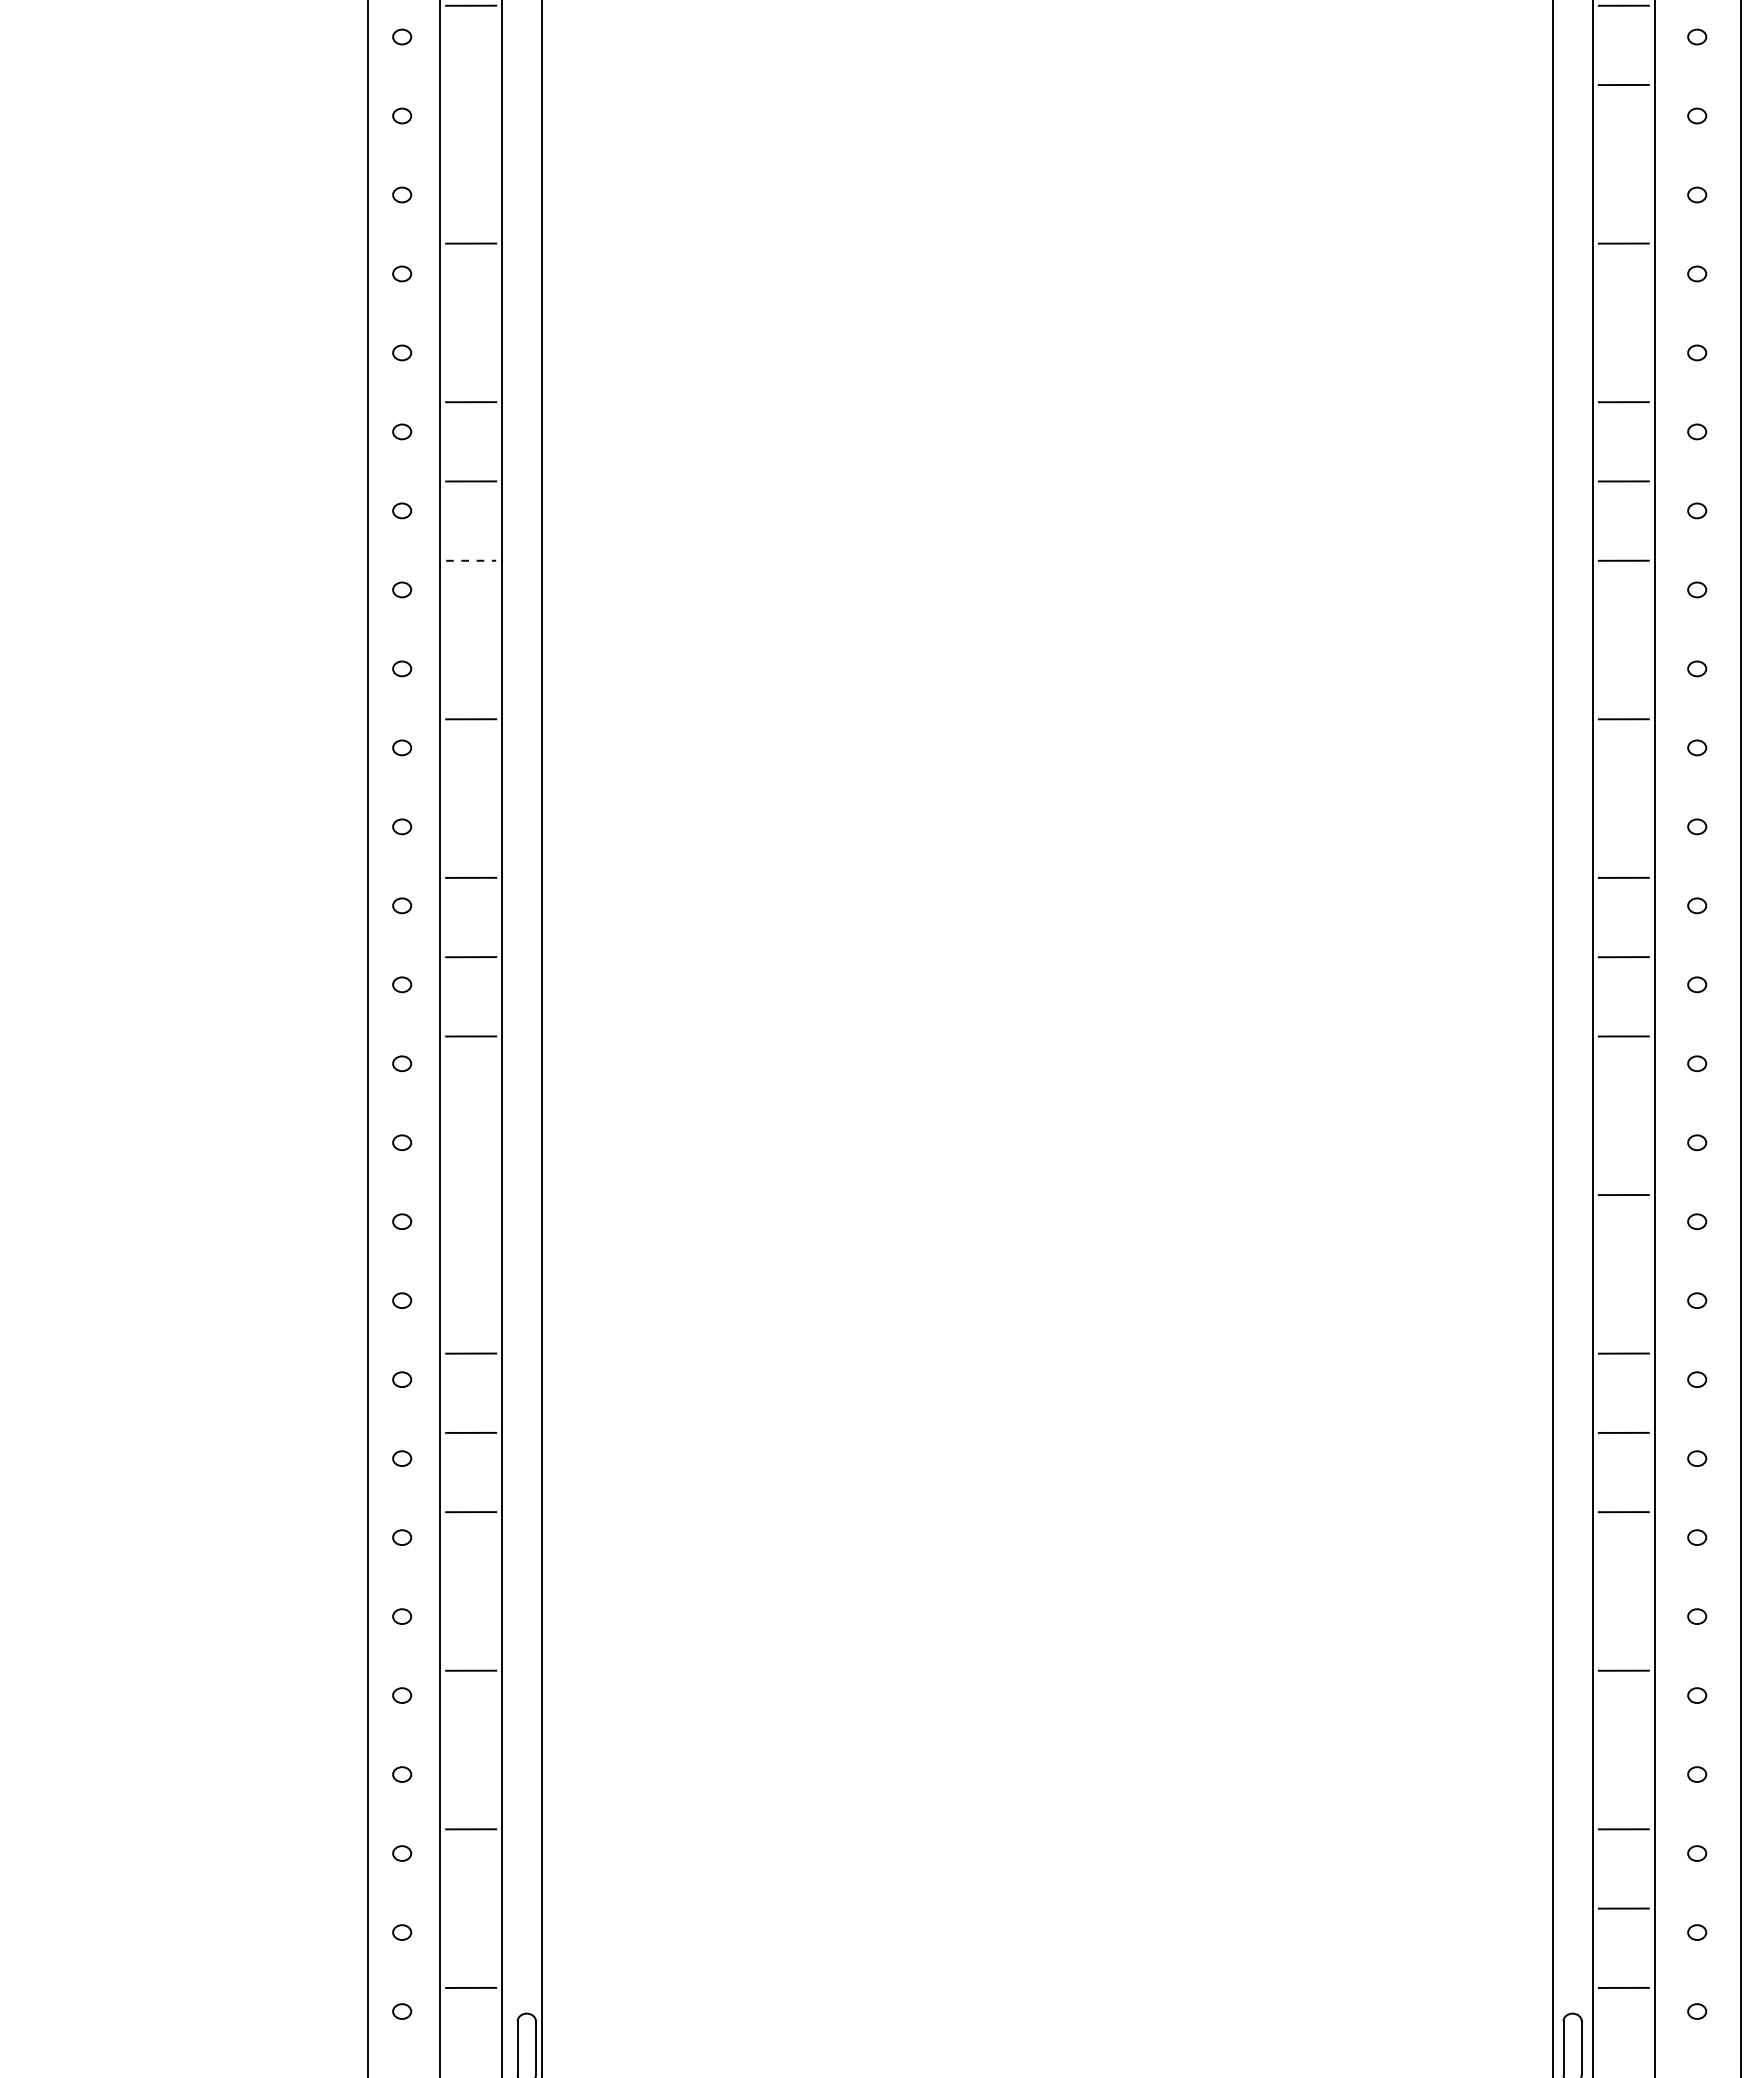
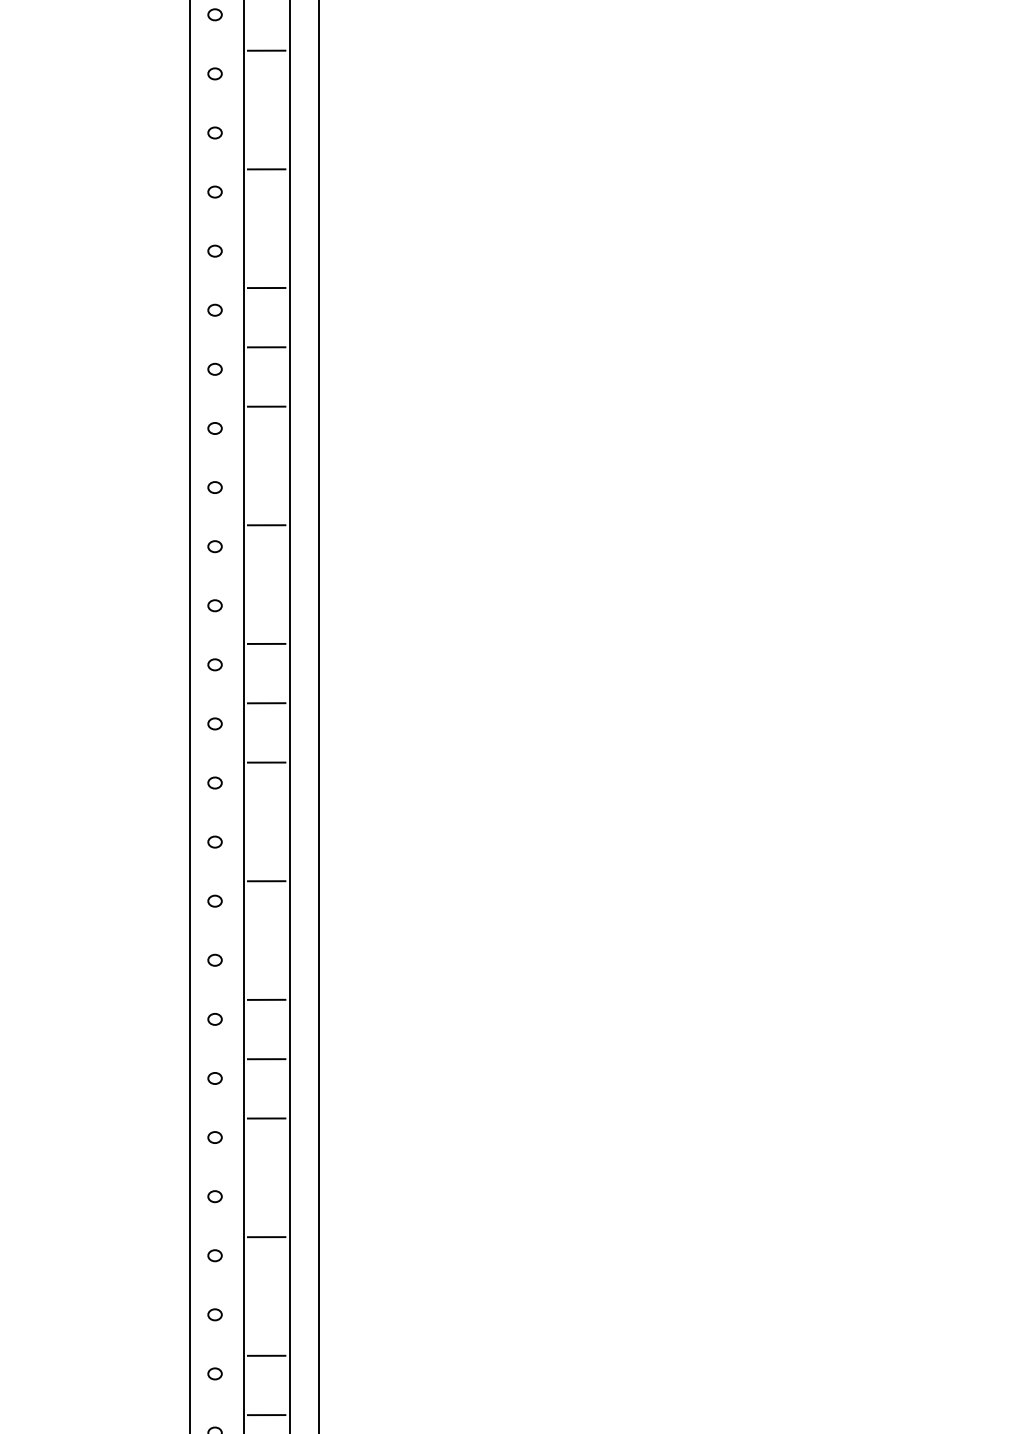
line: (471, 84) -> (266, 50), added
line: (471, 560) -> (266, 406), dashed -> solid
line: (471, 1195) -> (266, 881), added
line: (471, 1908) -> (266, 1415), added

